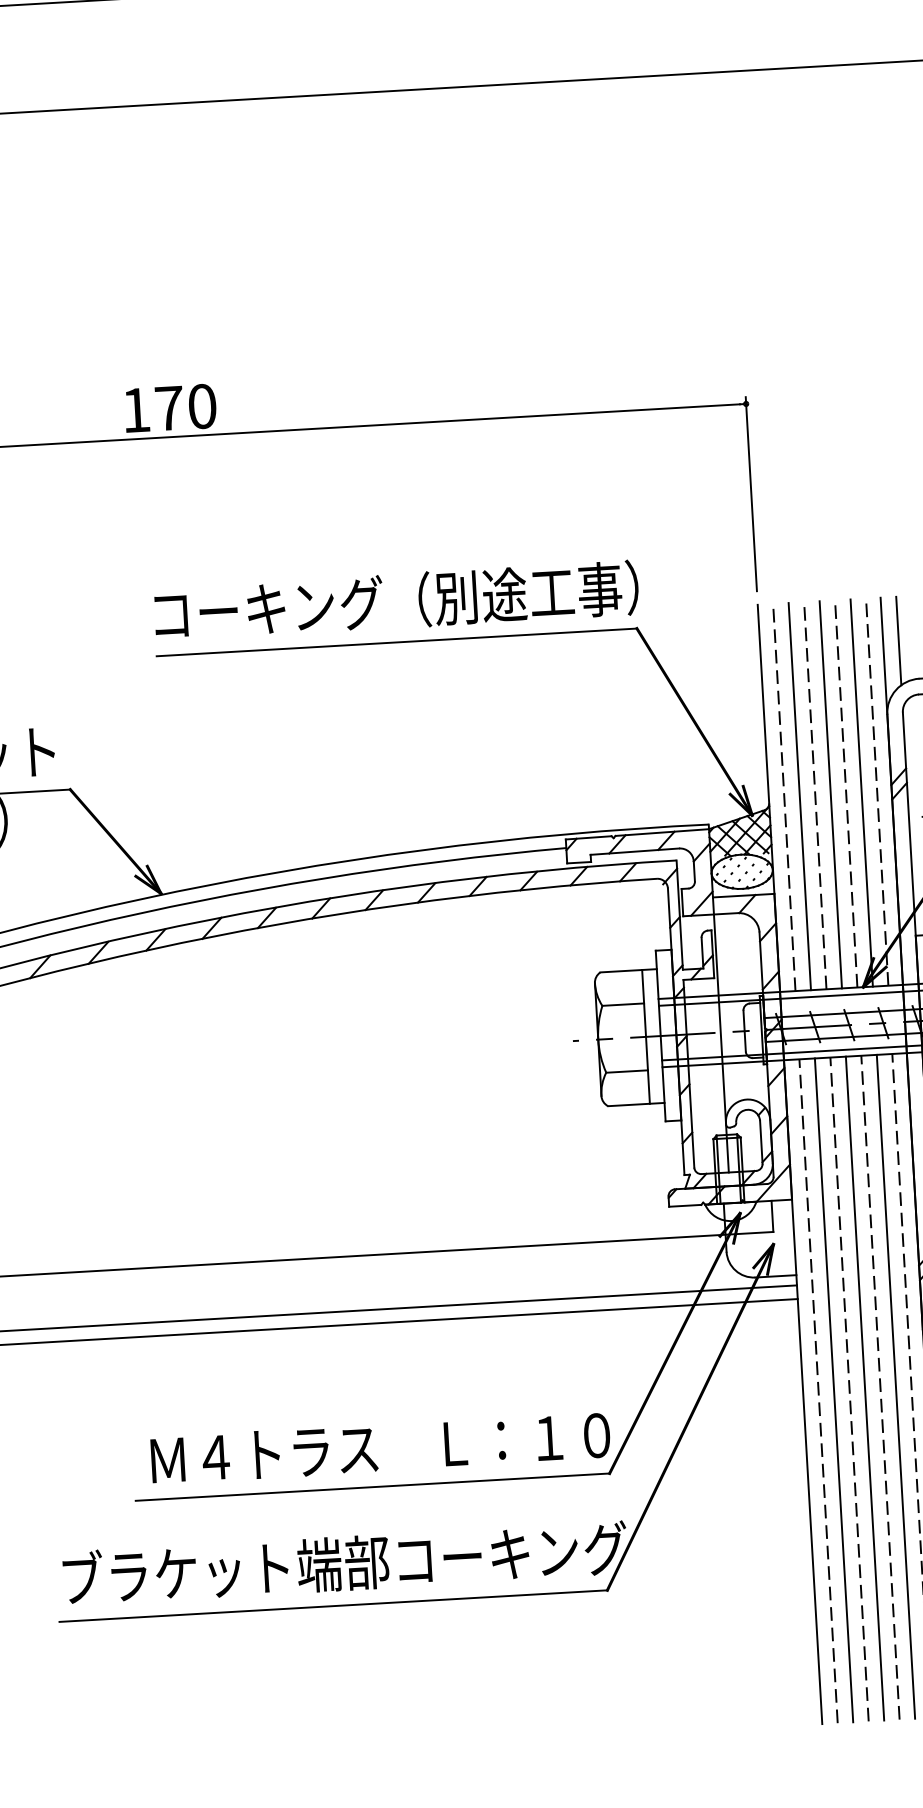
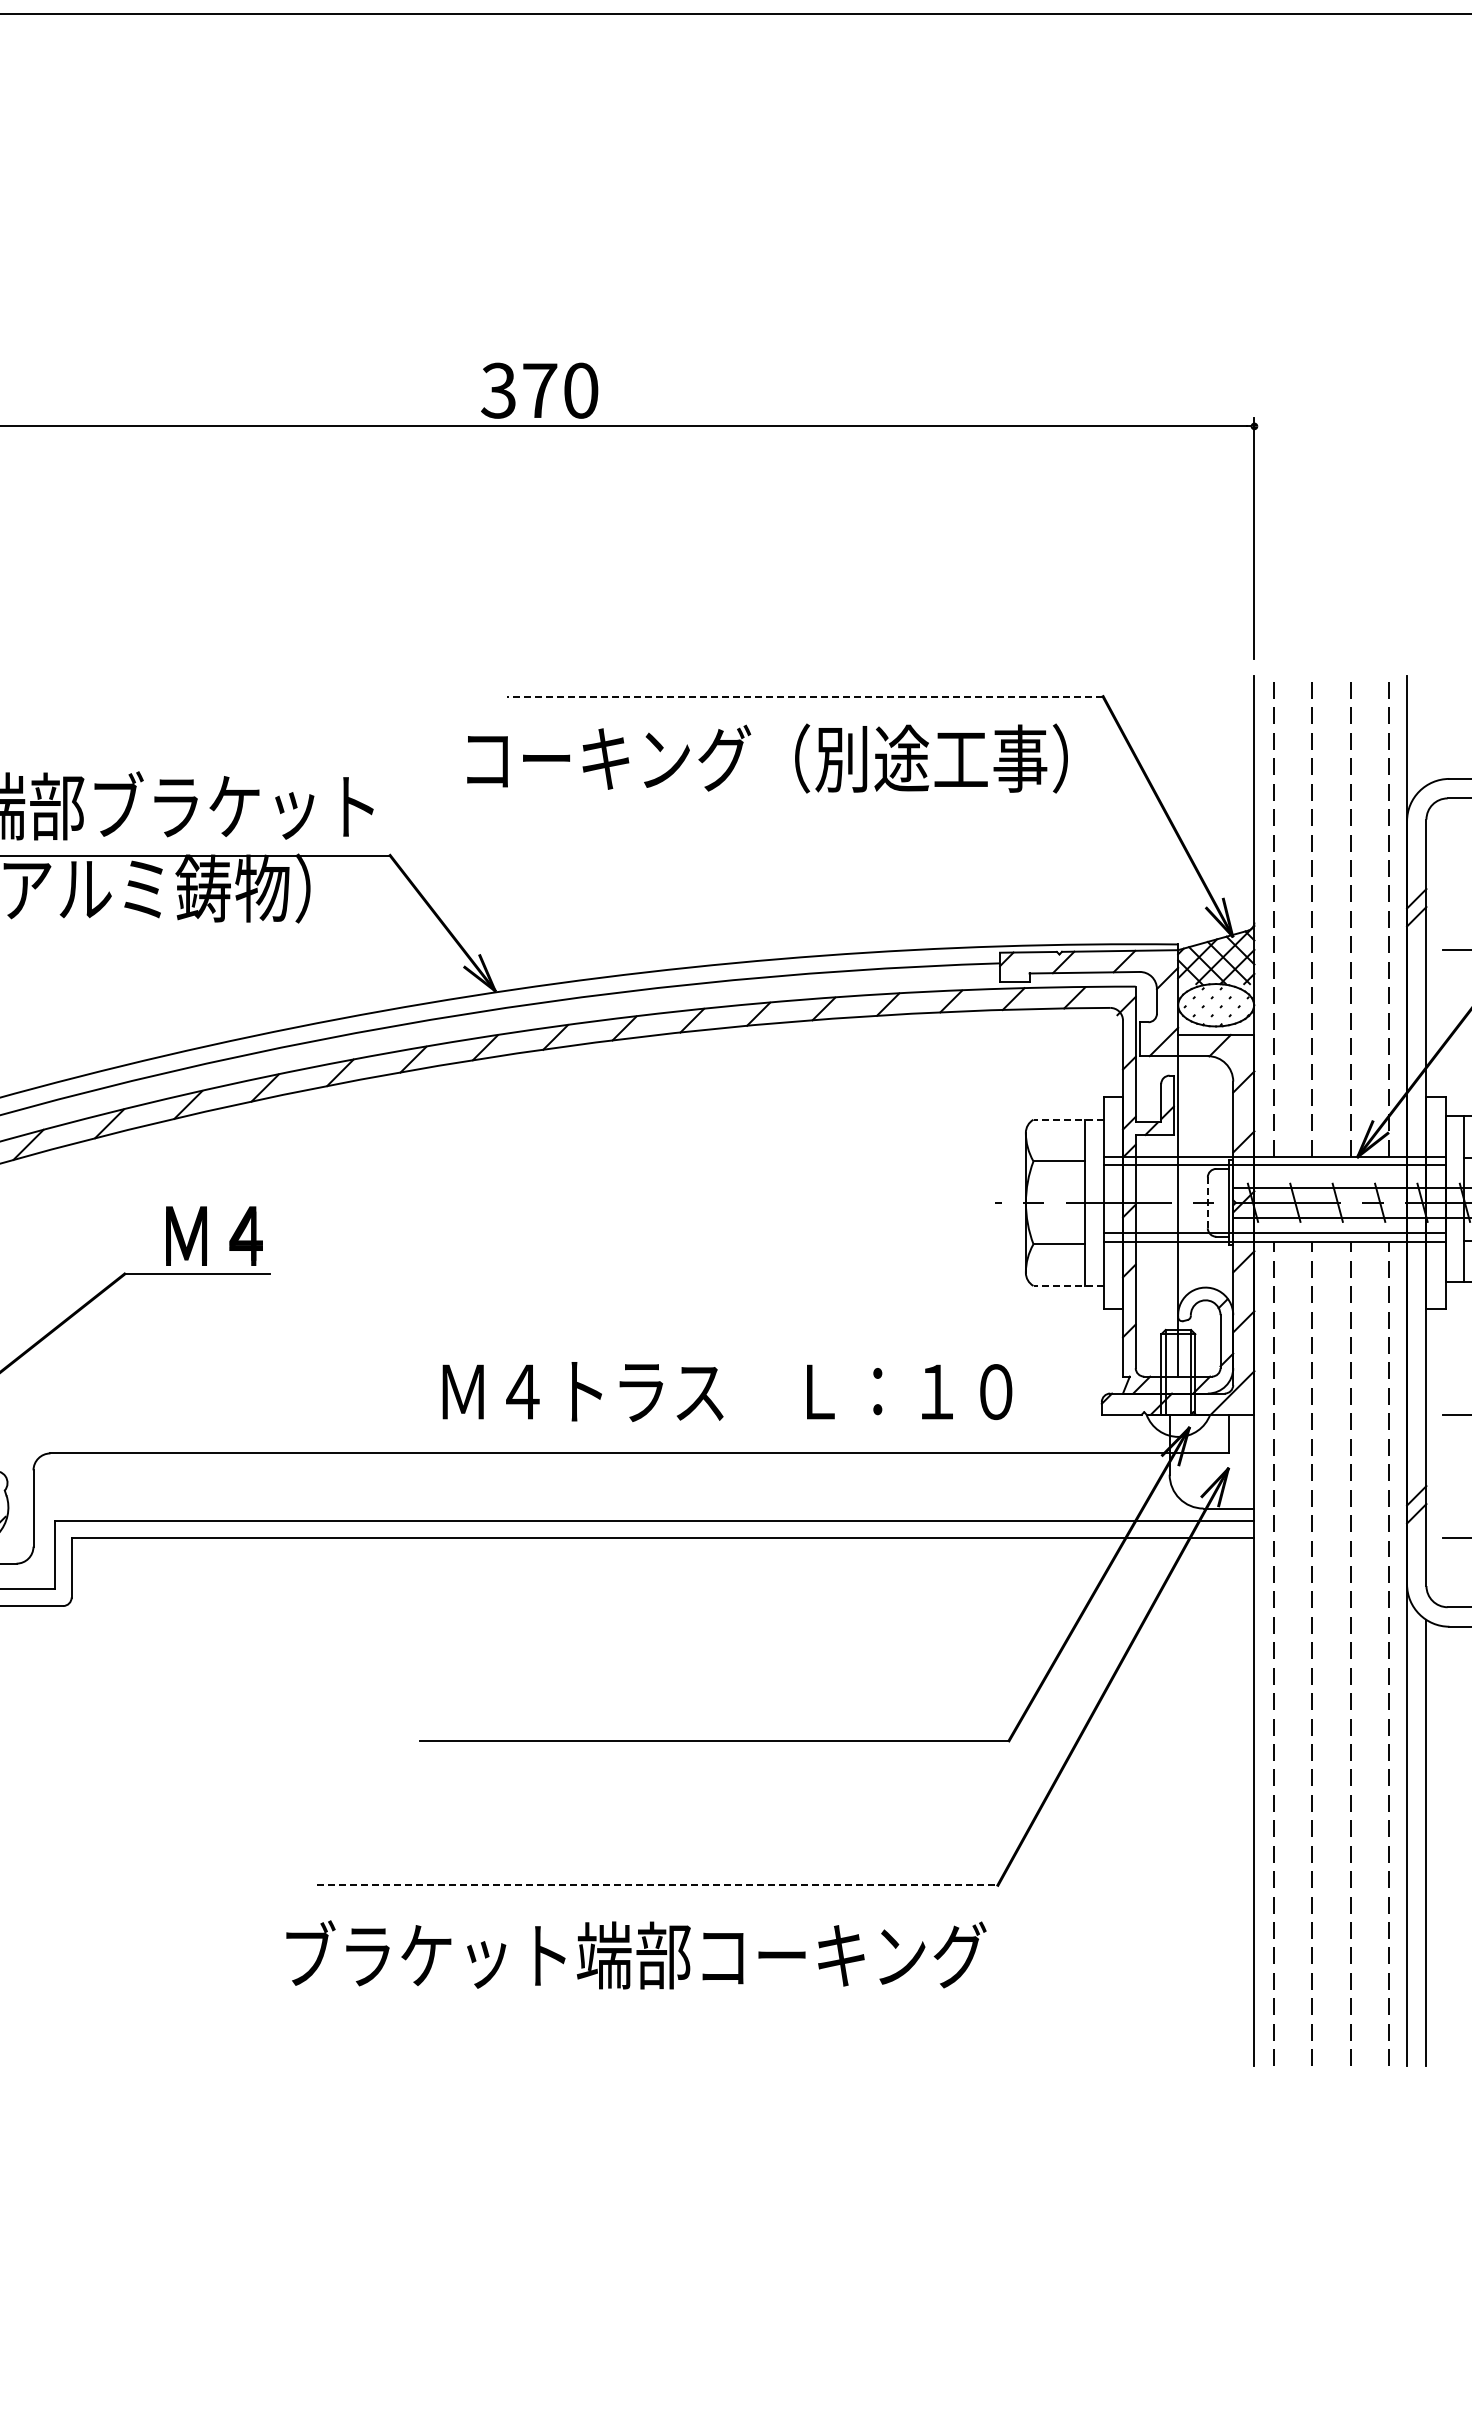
text: (135, 410) -> (498, 390), 170 -> 370
text: (396, 601) -> (767, 758), moved
line: (898, 640) -> (1426, 730), removed
line: (396, 642) -> (804, 696), solid -> dashed
line: (861, 792) -> (1369, 915), removed
line: (830, 794) -> (1331, 915), removed
line: (799, 795) -> (1292, 915), removed
line: (628, 970) -> (1068, 1119), solid -> dashed
line: (744, 1031) -> (1207, 1203), solid -> dashed
line: (636, 1104) -> (1068, 1285), solid -> dashed
line: (895, 1386) -> (1369, 1653), removed
line: (865, 1388) -> (1331, 1653), removed
line: (833, 1390) -> (1292, 1653), removed
text: (380, 1447) -> (727, 1391), moved
text: (345, 1562) -> (636, 1954), moved
line: (334, 1606) -> (658, 1885), solid -> dashed

